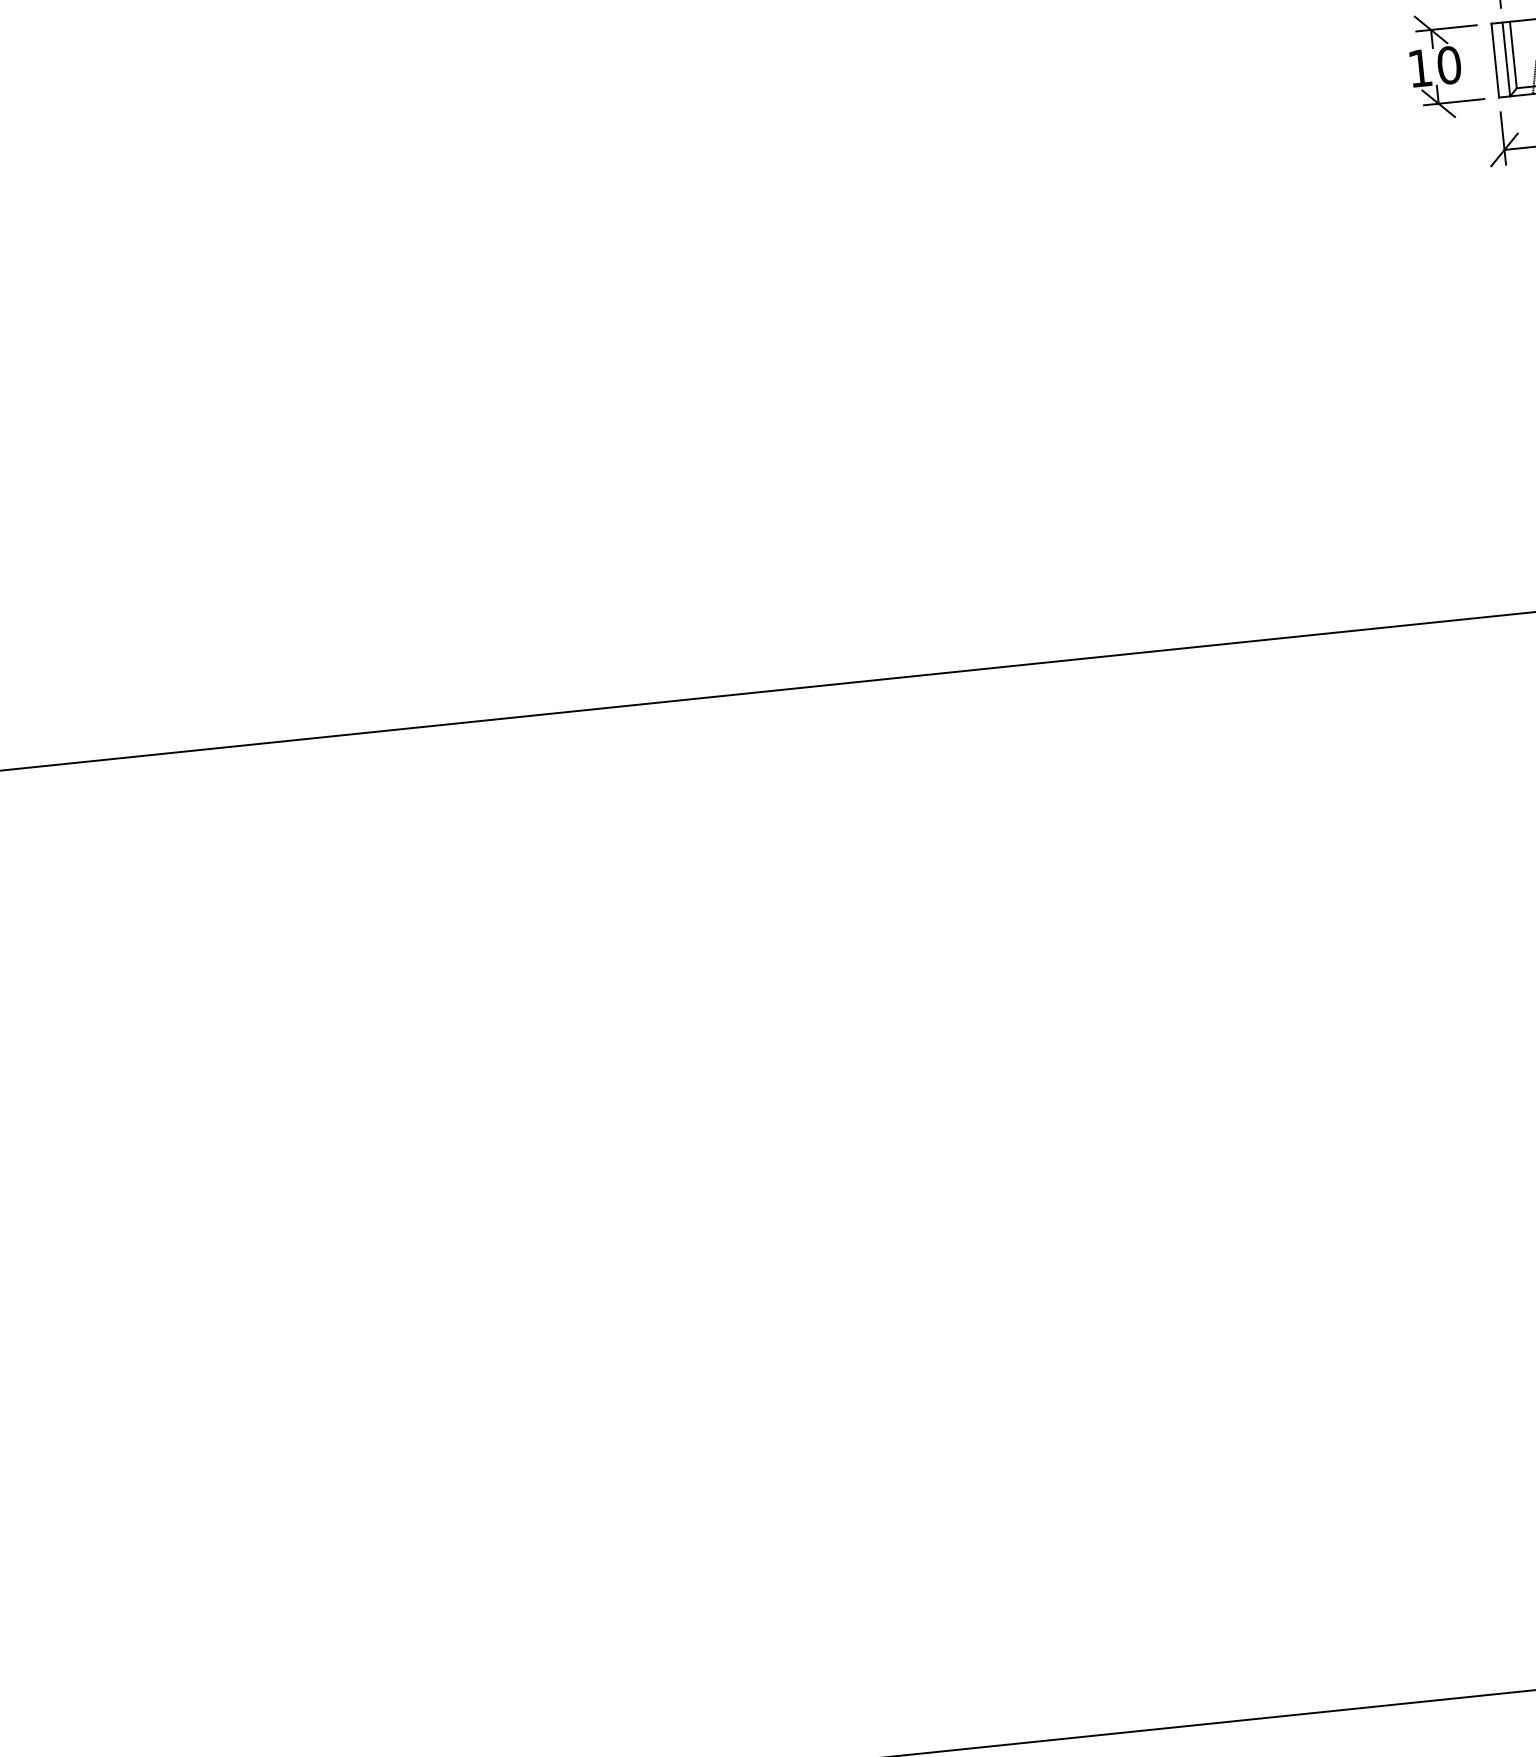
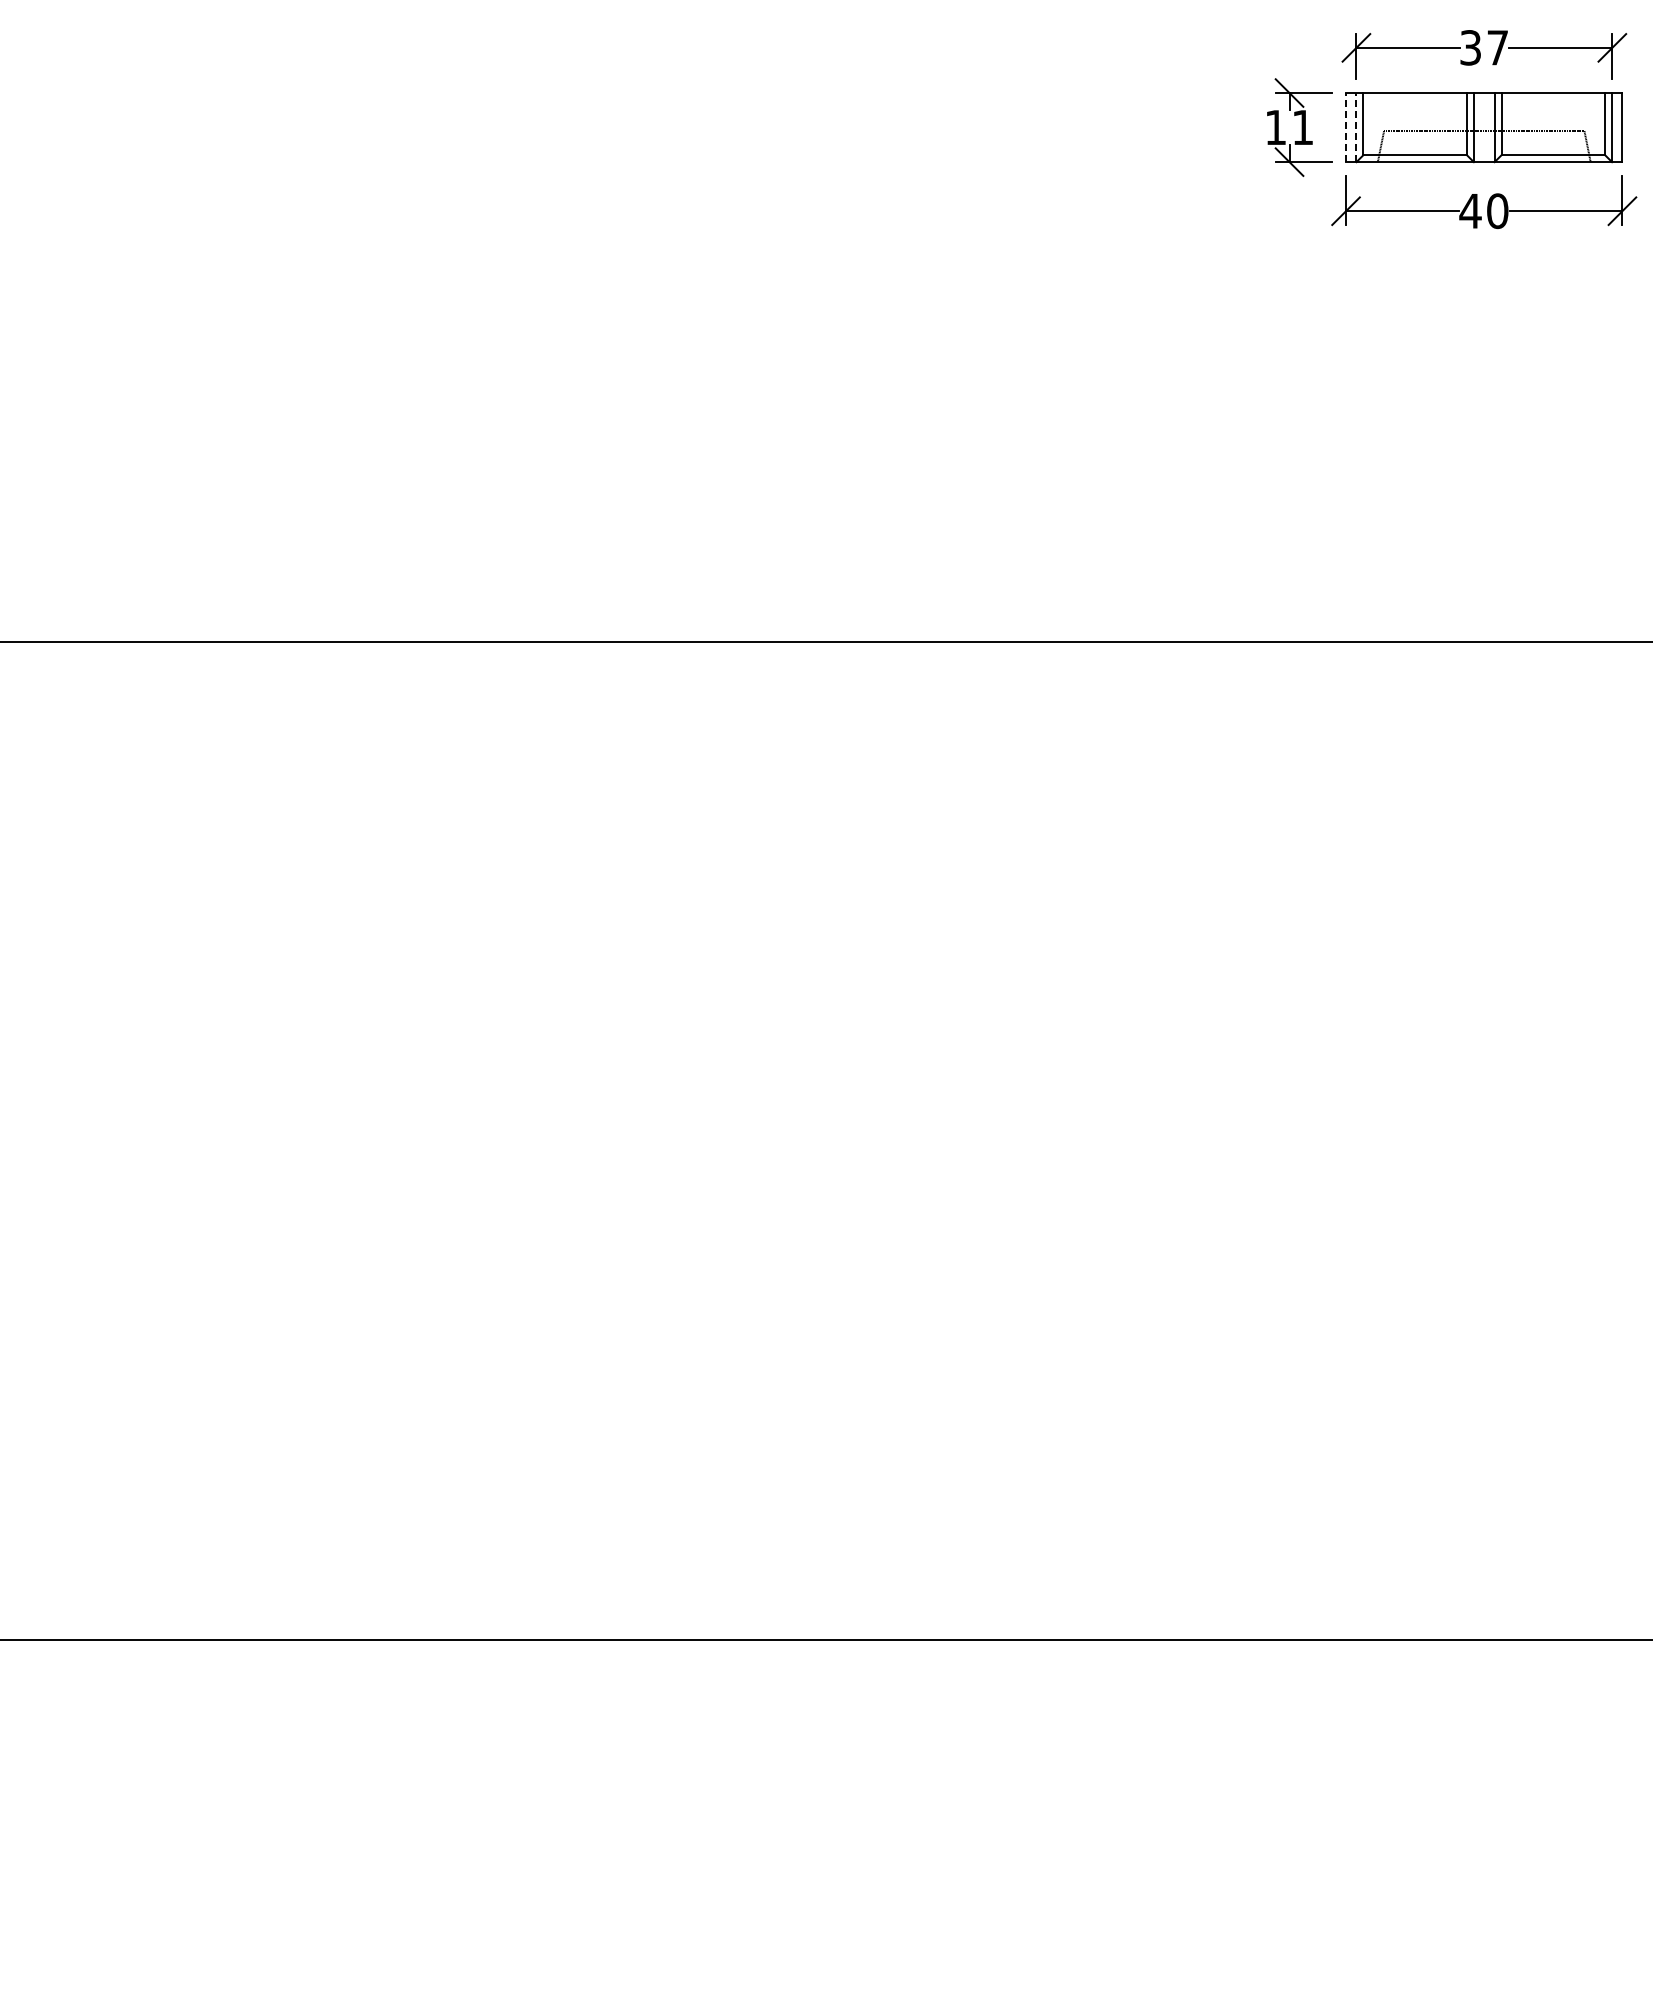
line: (1506, 59) -> (1356, 127), solid -> dashed
line: (1495, 60) -> (1346, 127), solid -> dashed
text: (1448, 65) -> (1302, 127), 10 -> 11

